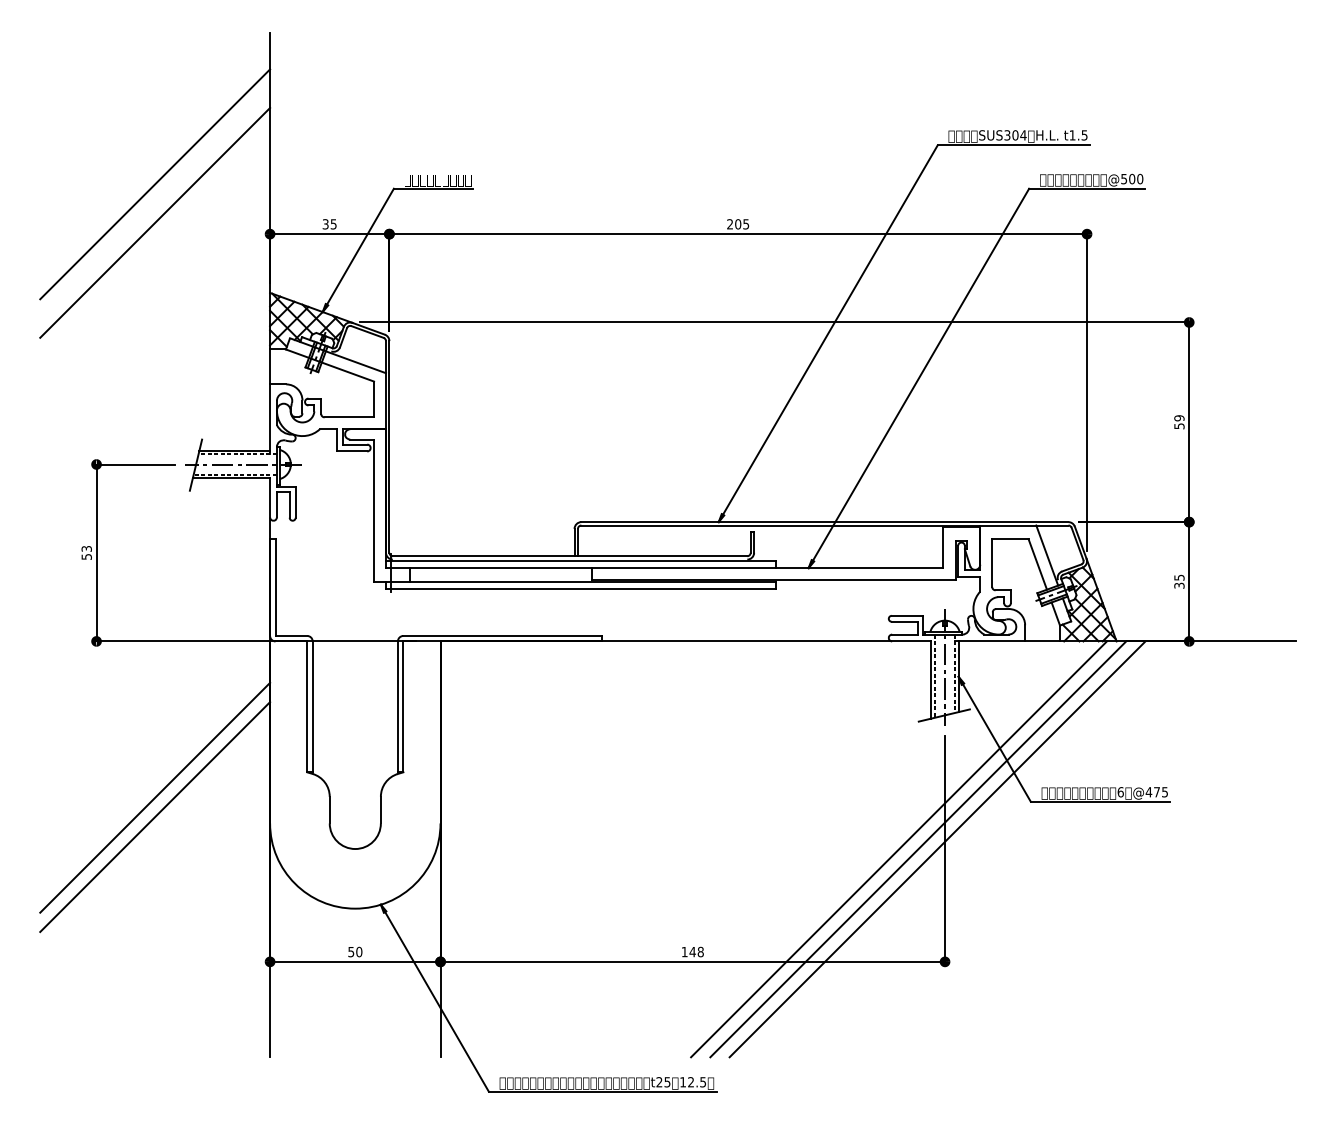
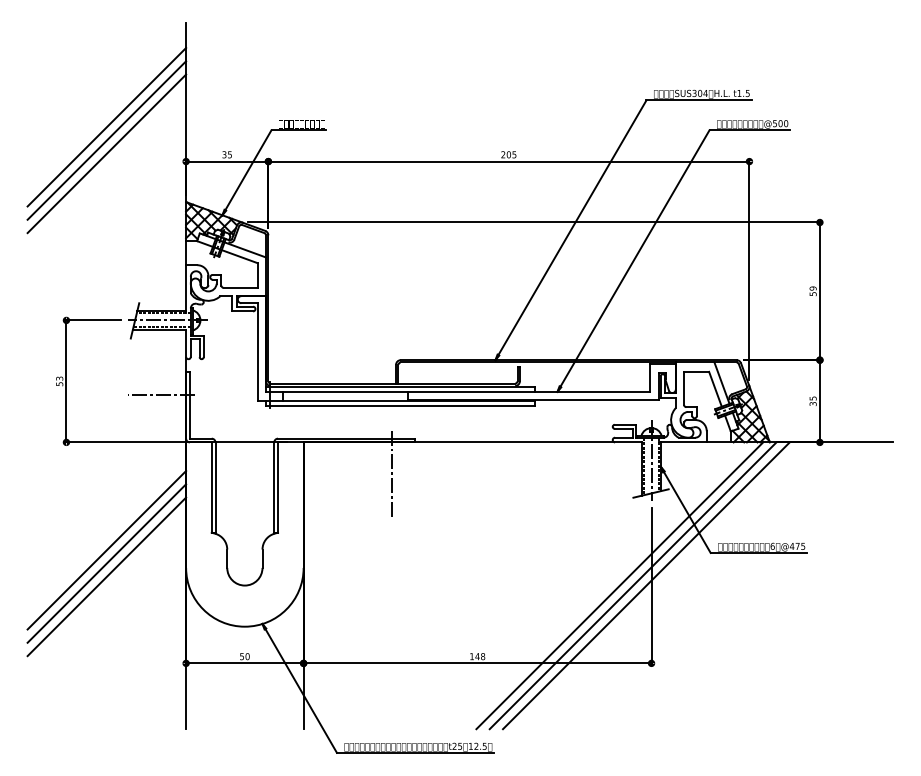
line: (154, 203) -> (106, 140), added
line: (234, 573) -> (161, 395), added
line: (567, 686) -> (391, 473), added
line: (154, 835) -> (106, 576), added

